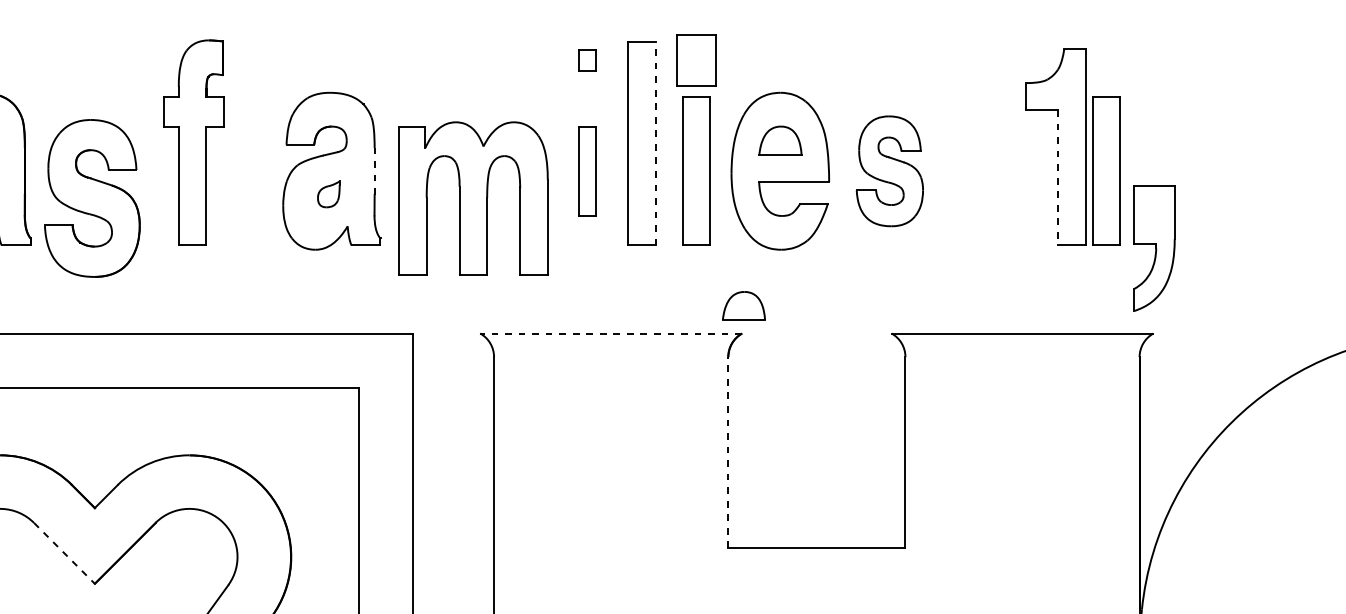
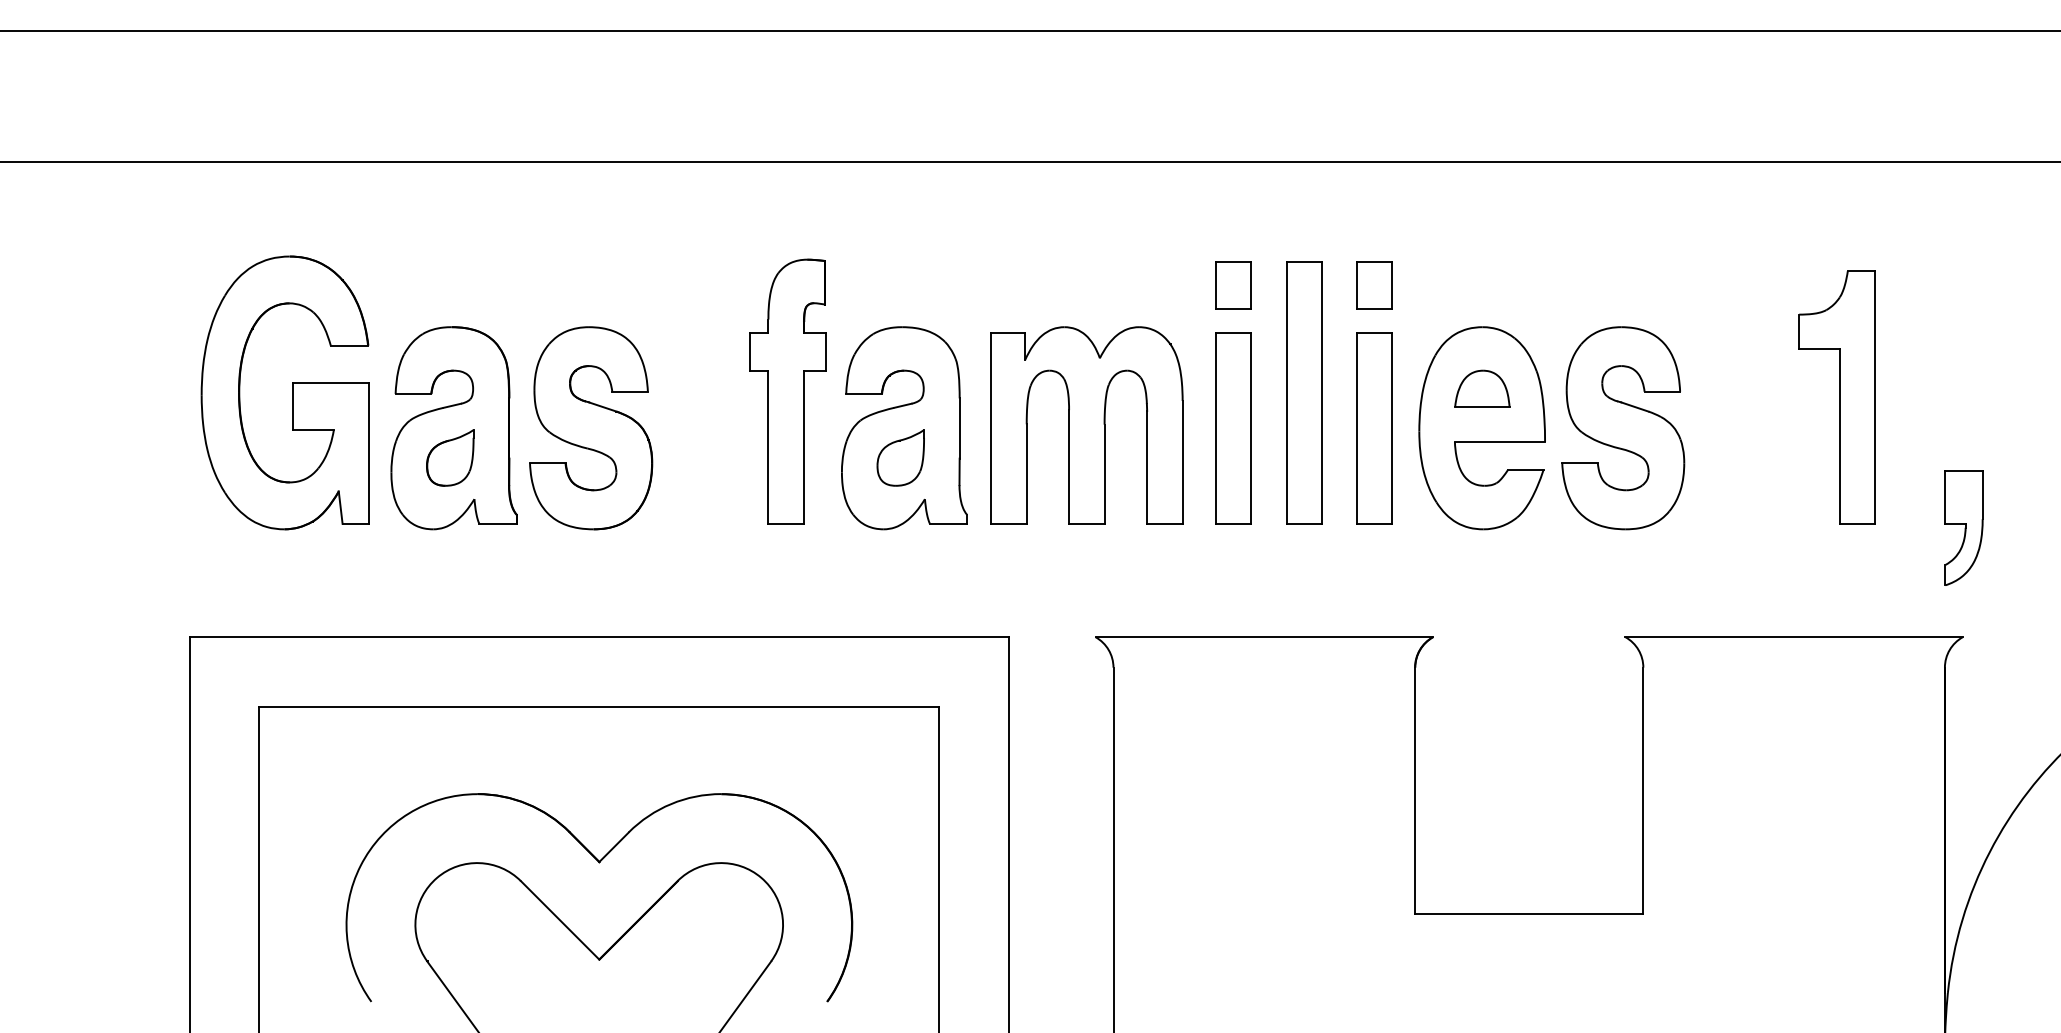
part: (587, 60) -> (1233, 285), size x1.67
part: (696, 60) -> (1374, 285), size x0.71
part: (193, 142) -> (787, 391), moved
line: (656, 144) -> (1322, 393), dashed -> solid
line: (374, 171) -> (959, 428), dashed -> solid
part: (587, 171) -> (1233, 428), size x1.67
part: (890, 171) -> (1623, 428), size x1.43
part: (1106, 171) -> (1902, 428), removed
line: (1058, 178) -> (1840, 437), dashed -> solid
part: (328, 193) -> (900, 457), size x1.67
part: (92, 198) -> (591, 428), moved
part: (473, 198) -> (1086, 425), moved
part: (1154, 248) -> (1963, 527), size x0.71
part: (744, 305) -> (1435, 601), removed
line: (611, 333) -> (1264, 637), dashed -> solid
line: (728, 452) -> (1415, 790), dashed -> solid
line: (64, 553) -> (560, 920), dashed -> solid

